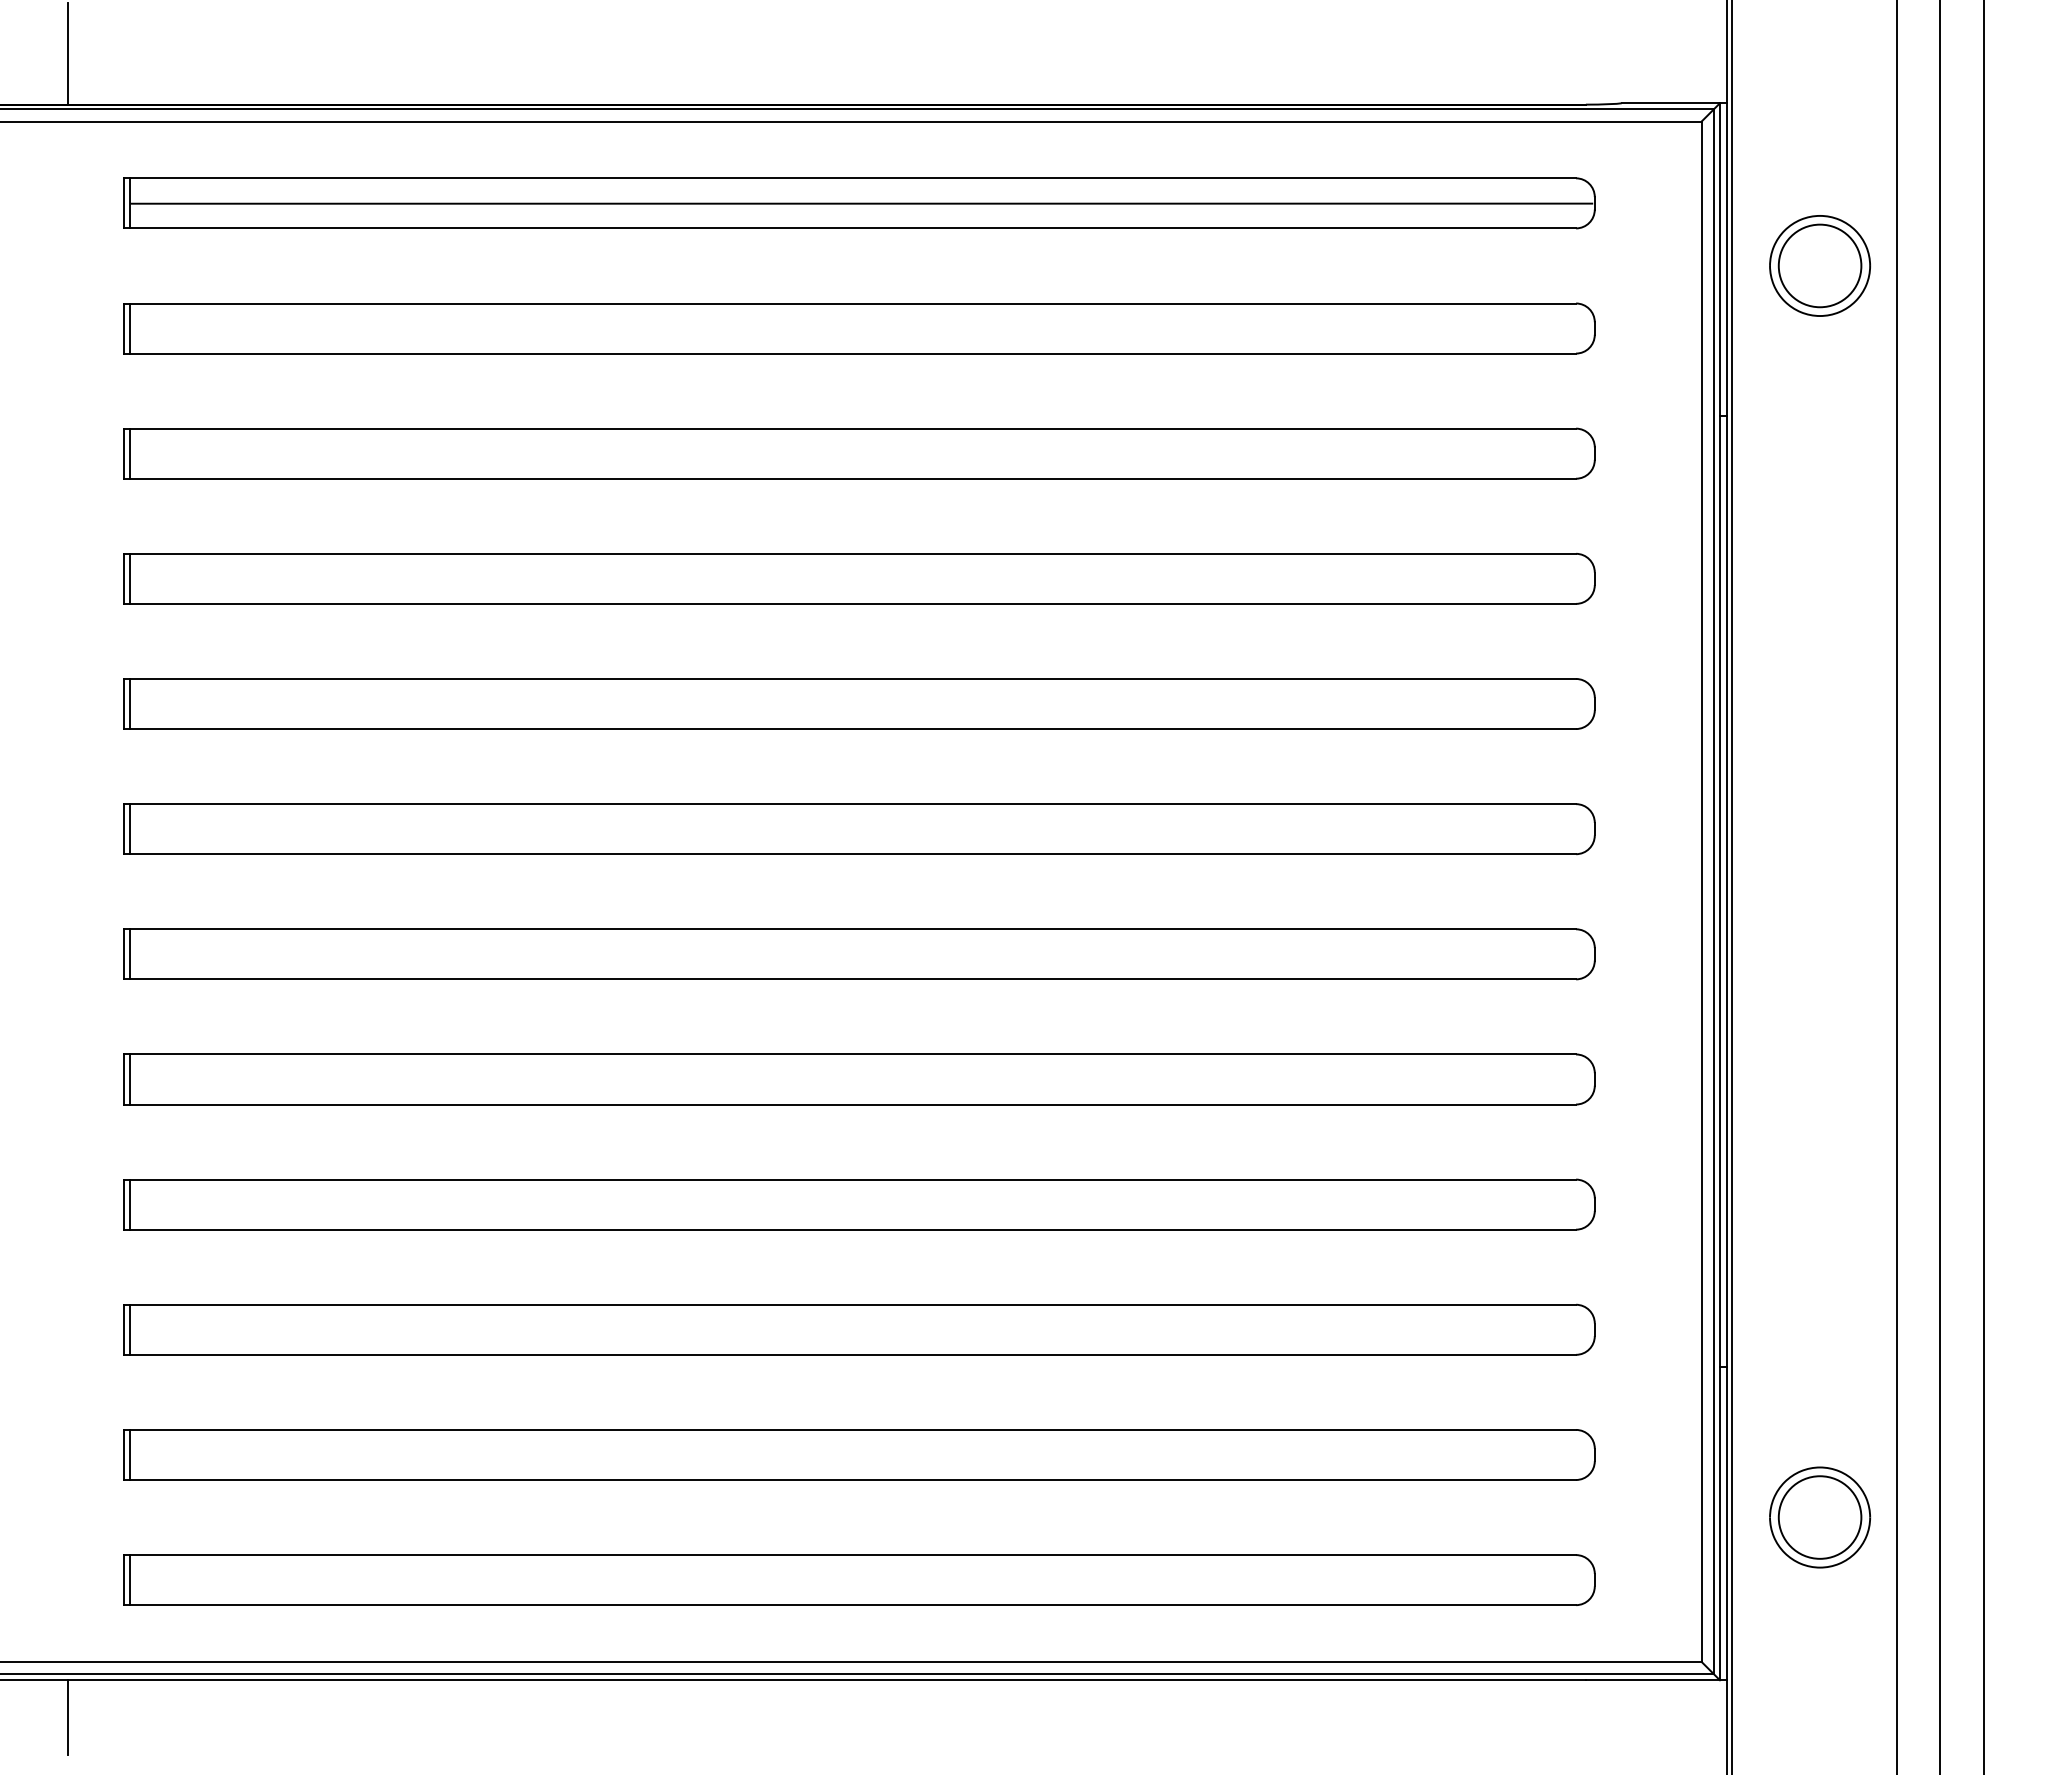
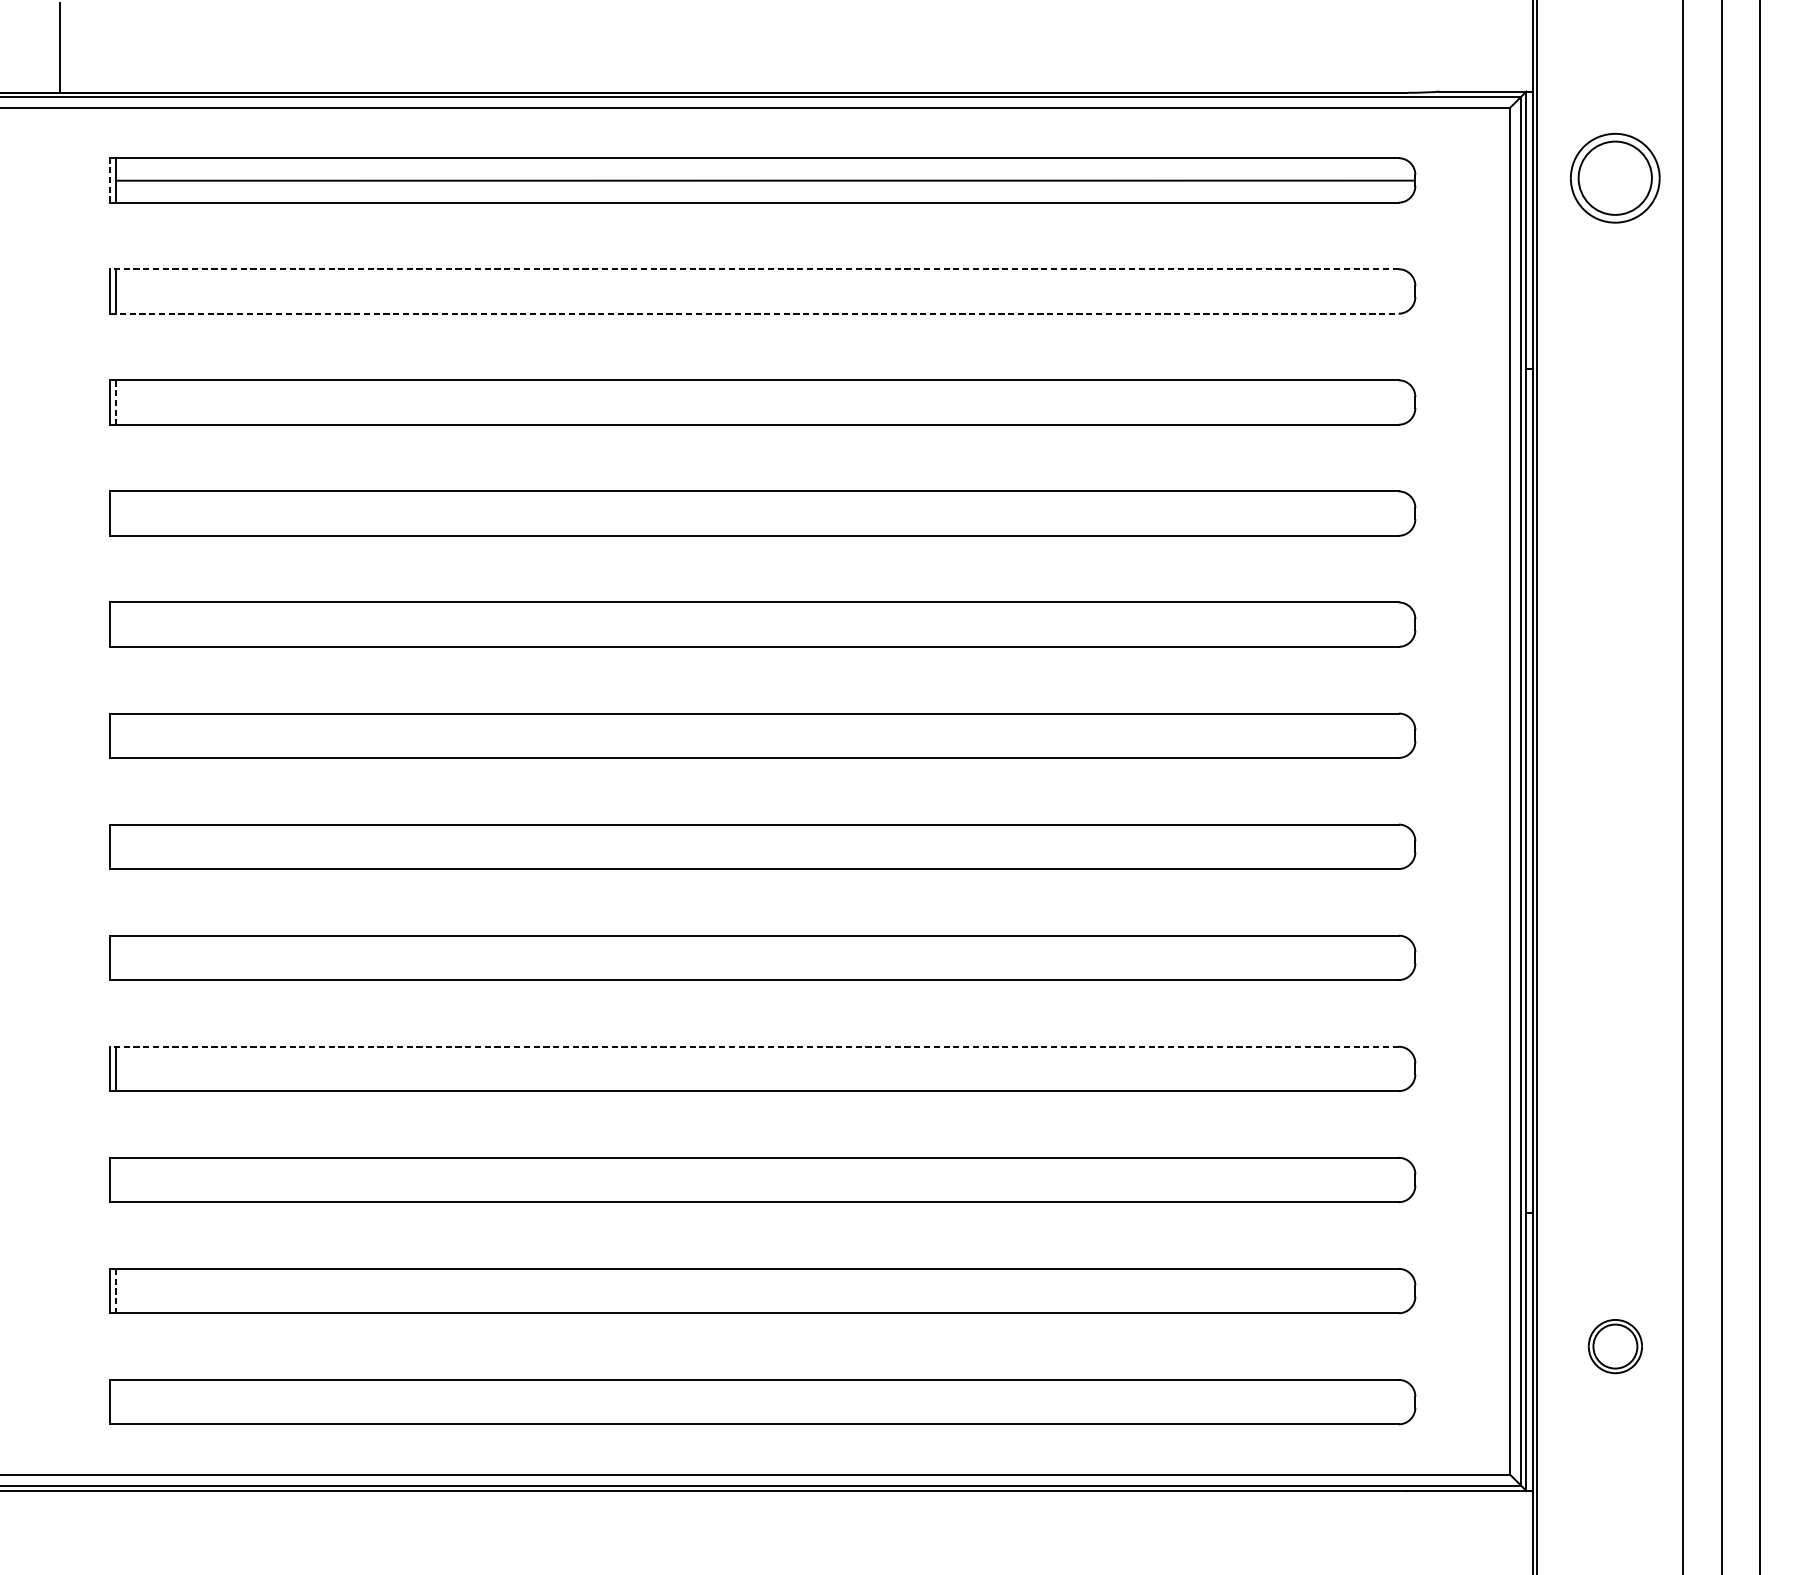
line: (123, 202) -> (109, 179), solid -> dashed
part: (1819, 265) -> (1614, 177), moved
line: (849, 303) -> (753, 269), solid -> dashed
line: (850, 353) -> (754, 313), solid -> dashed
line: (130, 454) -> (115, 403), solid -> dashed
line: (130, 578) -> (115, 513), removed
line: (130, 703) -> (115, 624), removed
line: (130, 829) -> (115, 736), removed
line: (130, 954) -> (115, 846), removed
line: (130, 1079) -> (115, 957), removed
line: (849, 1179) -> (753, 1046), solid -> dashed
line: (130, 1329) -> (115, 1179), removed
line: (130, 1455) -> (115, 1291), solid -> dashed
part: (1820, 1517) -> (1615, 1346), size x0.6
line: (130, 1580) -> (115, 1402), removed
line: (67, 1717) -> (60, 1524), removed

